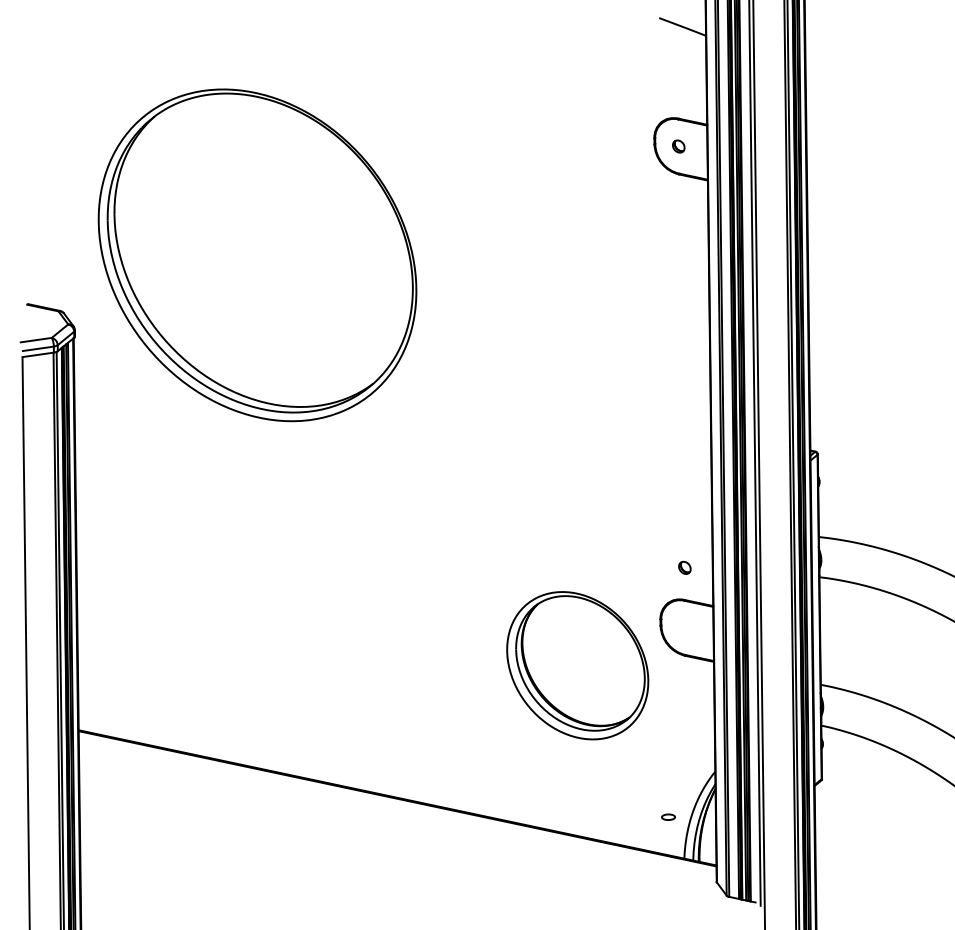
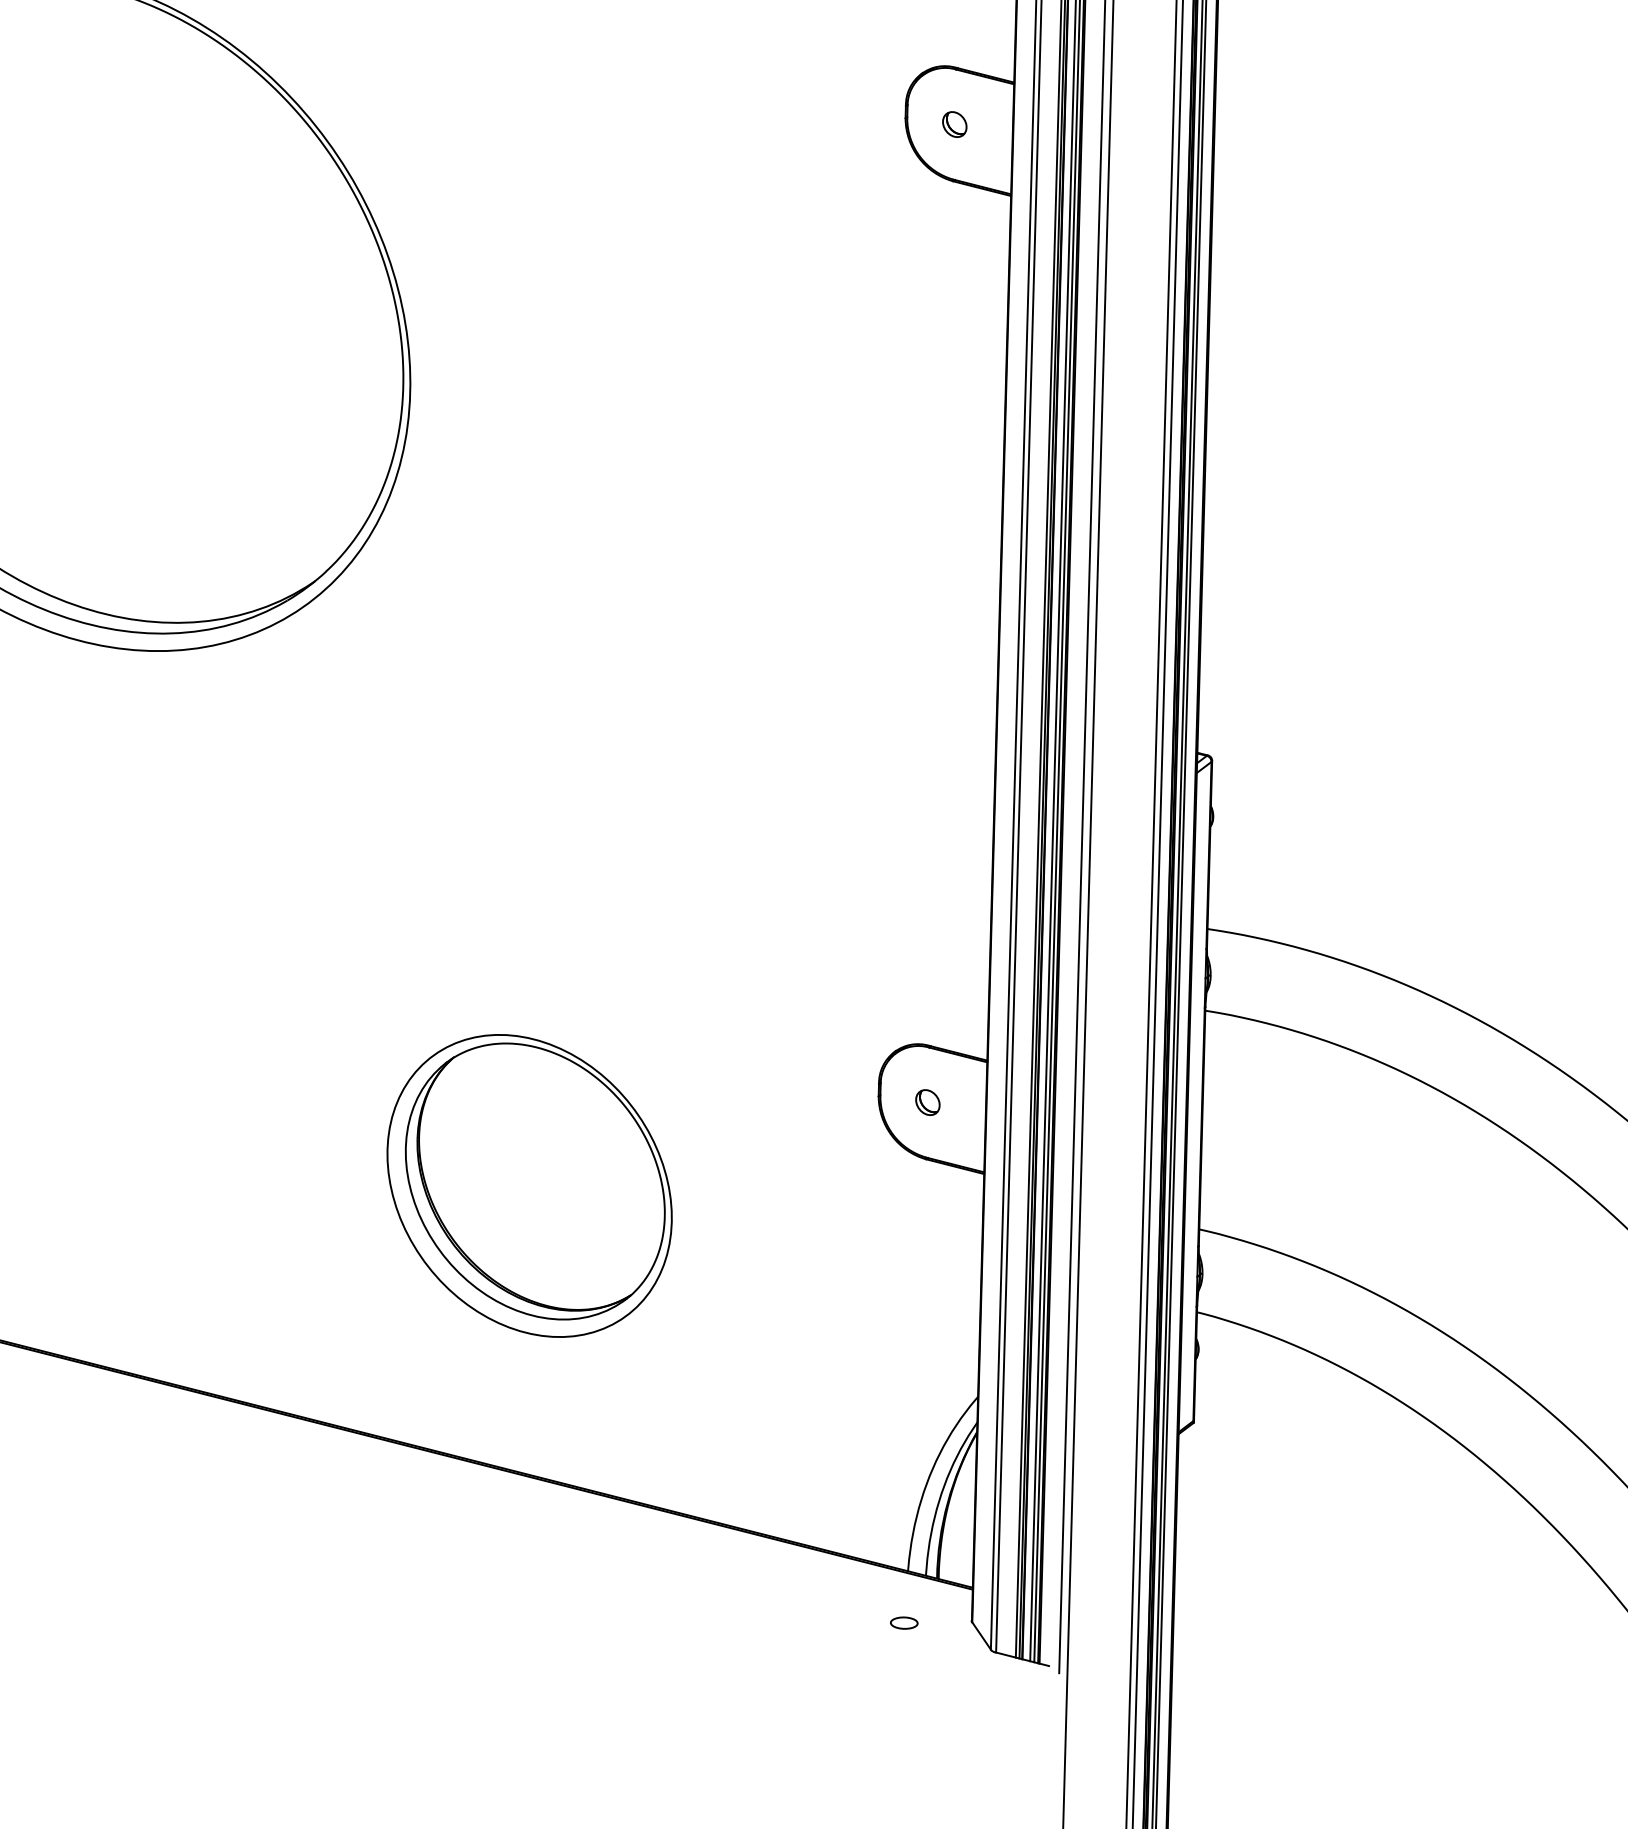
part: (684, 567) -> (927, 1101), moved
part: (577, 665) -> (529, 1185), moved
part: (668, 816) -> (904, 1621), moved

